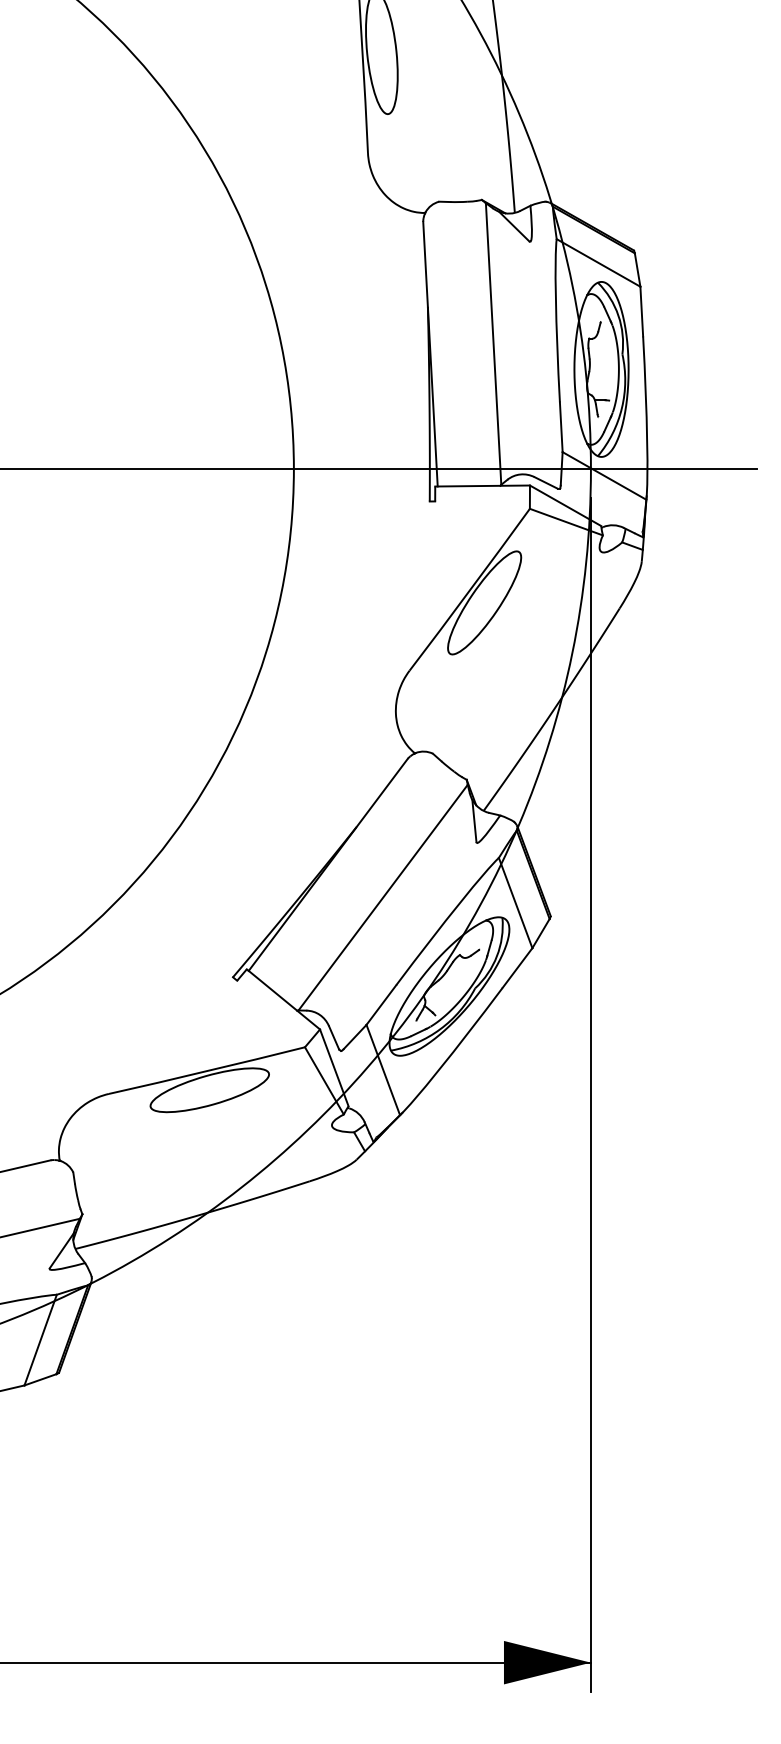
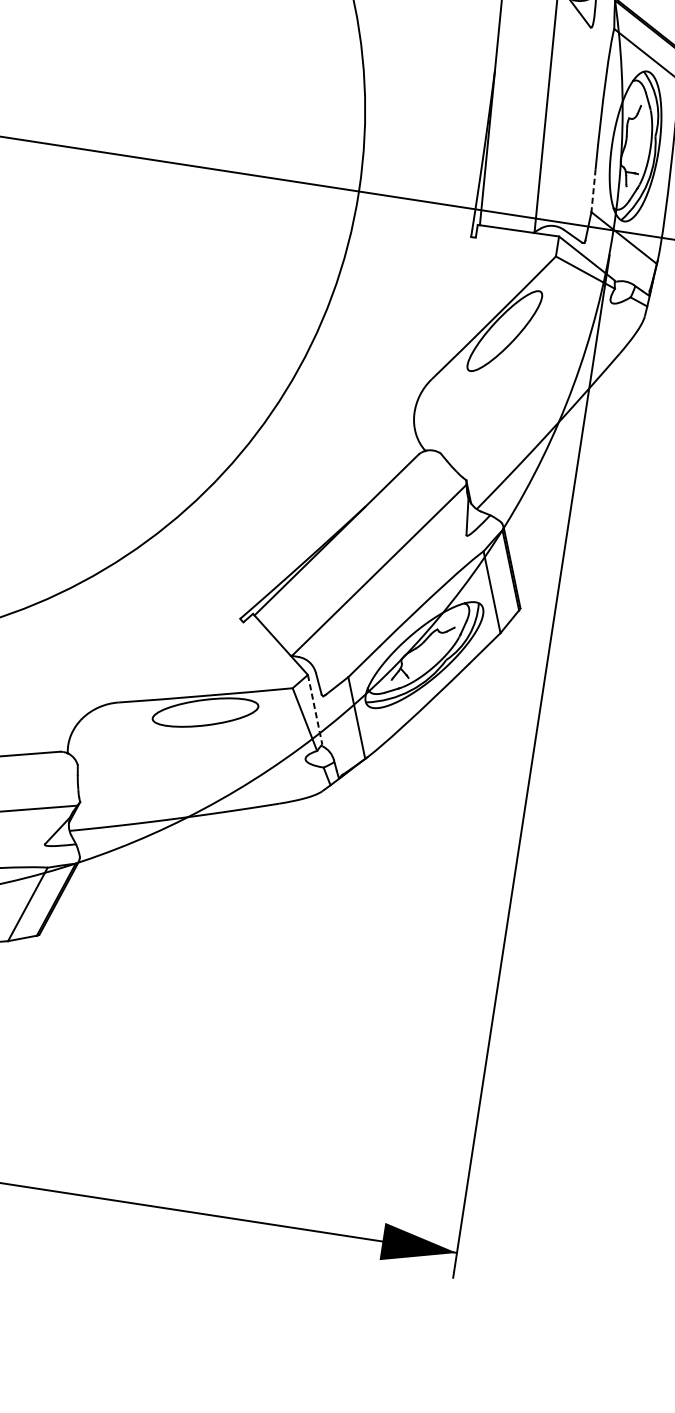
line: (561, 427) -> (593, 190), solid -> dashed
line: (334, 1067) -> (315, 709), solid -> dashed

